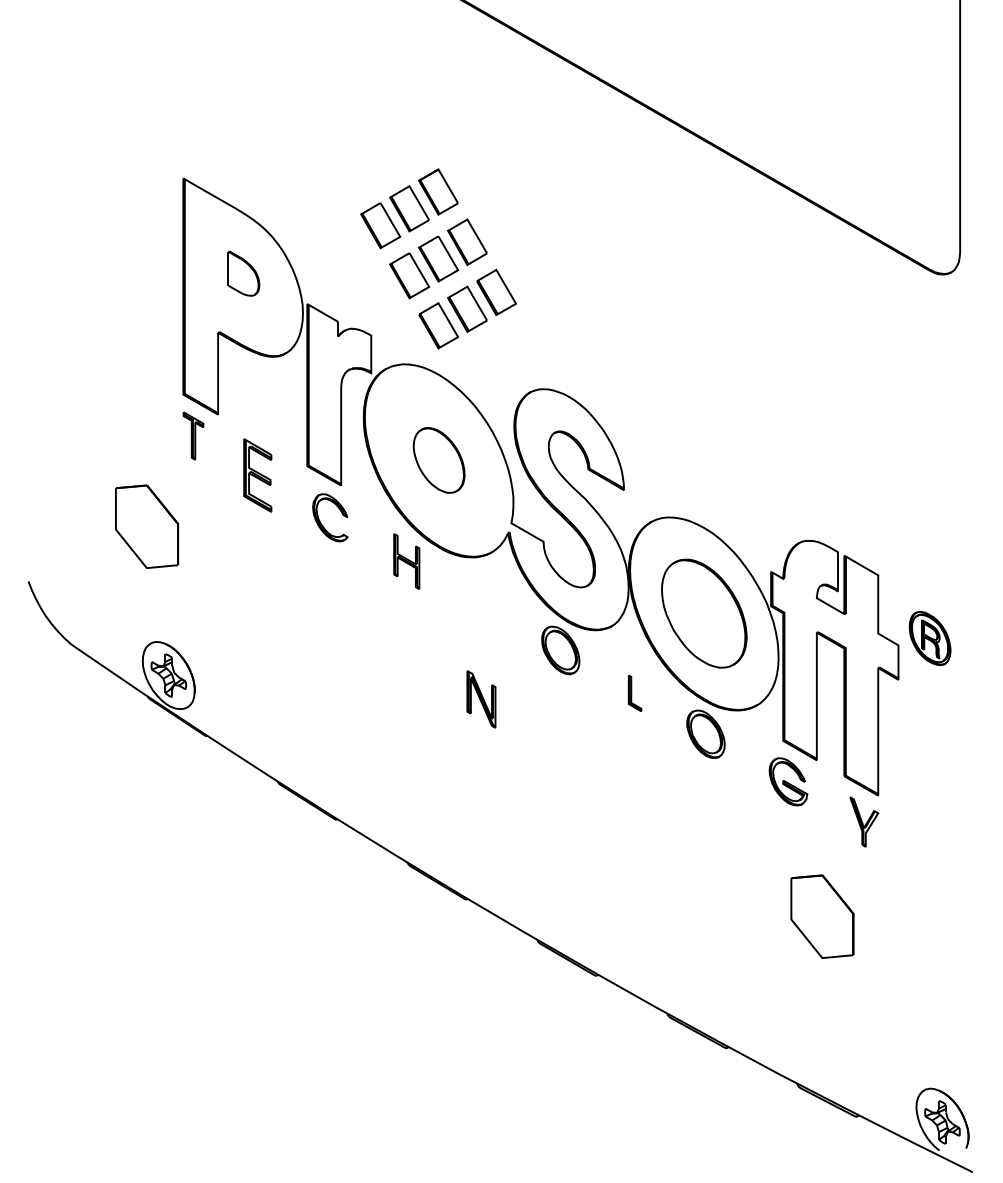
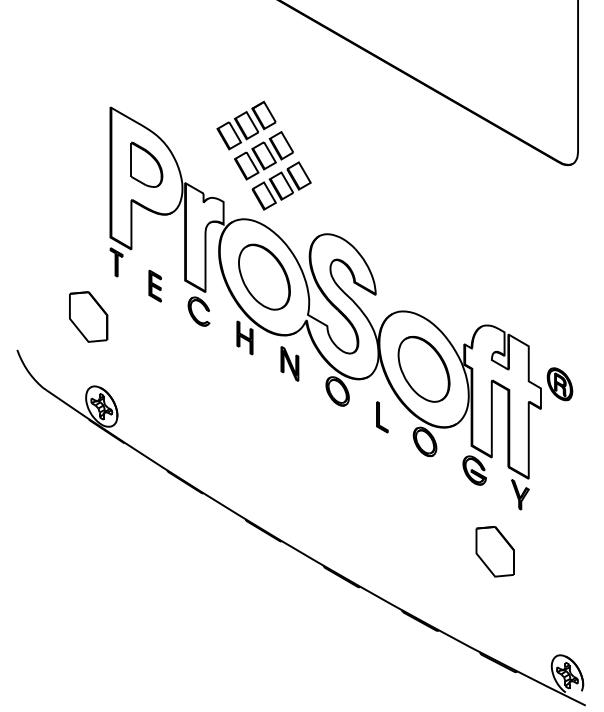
part: (243, 273) -> (146, 164), size x1.67
part: (439, 459) -> (264, 276), size x1.67
part: (256, 474) -> (154, 285), size x0.71
part: (635, 693) -> (382, 417), size x1.43
part: (480, 698) -> (289, 363), moved

